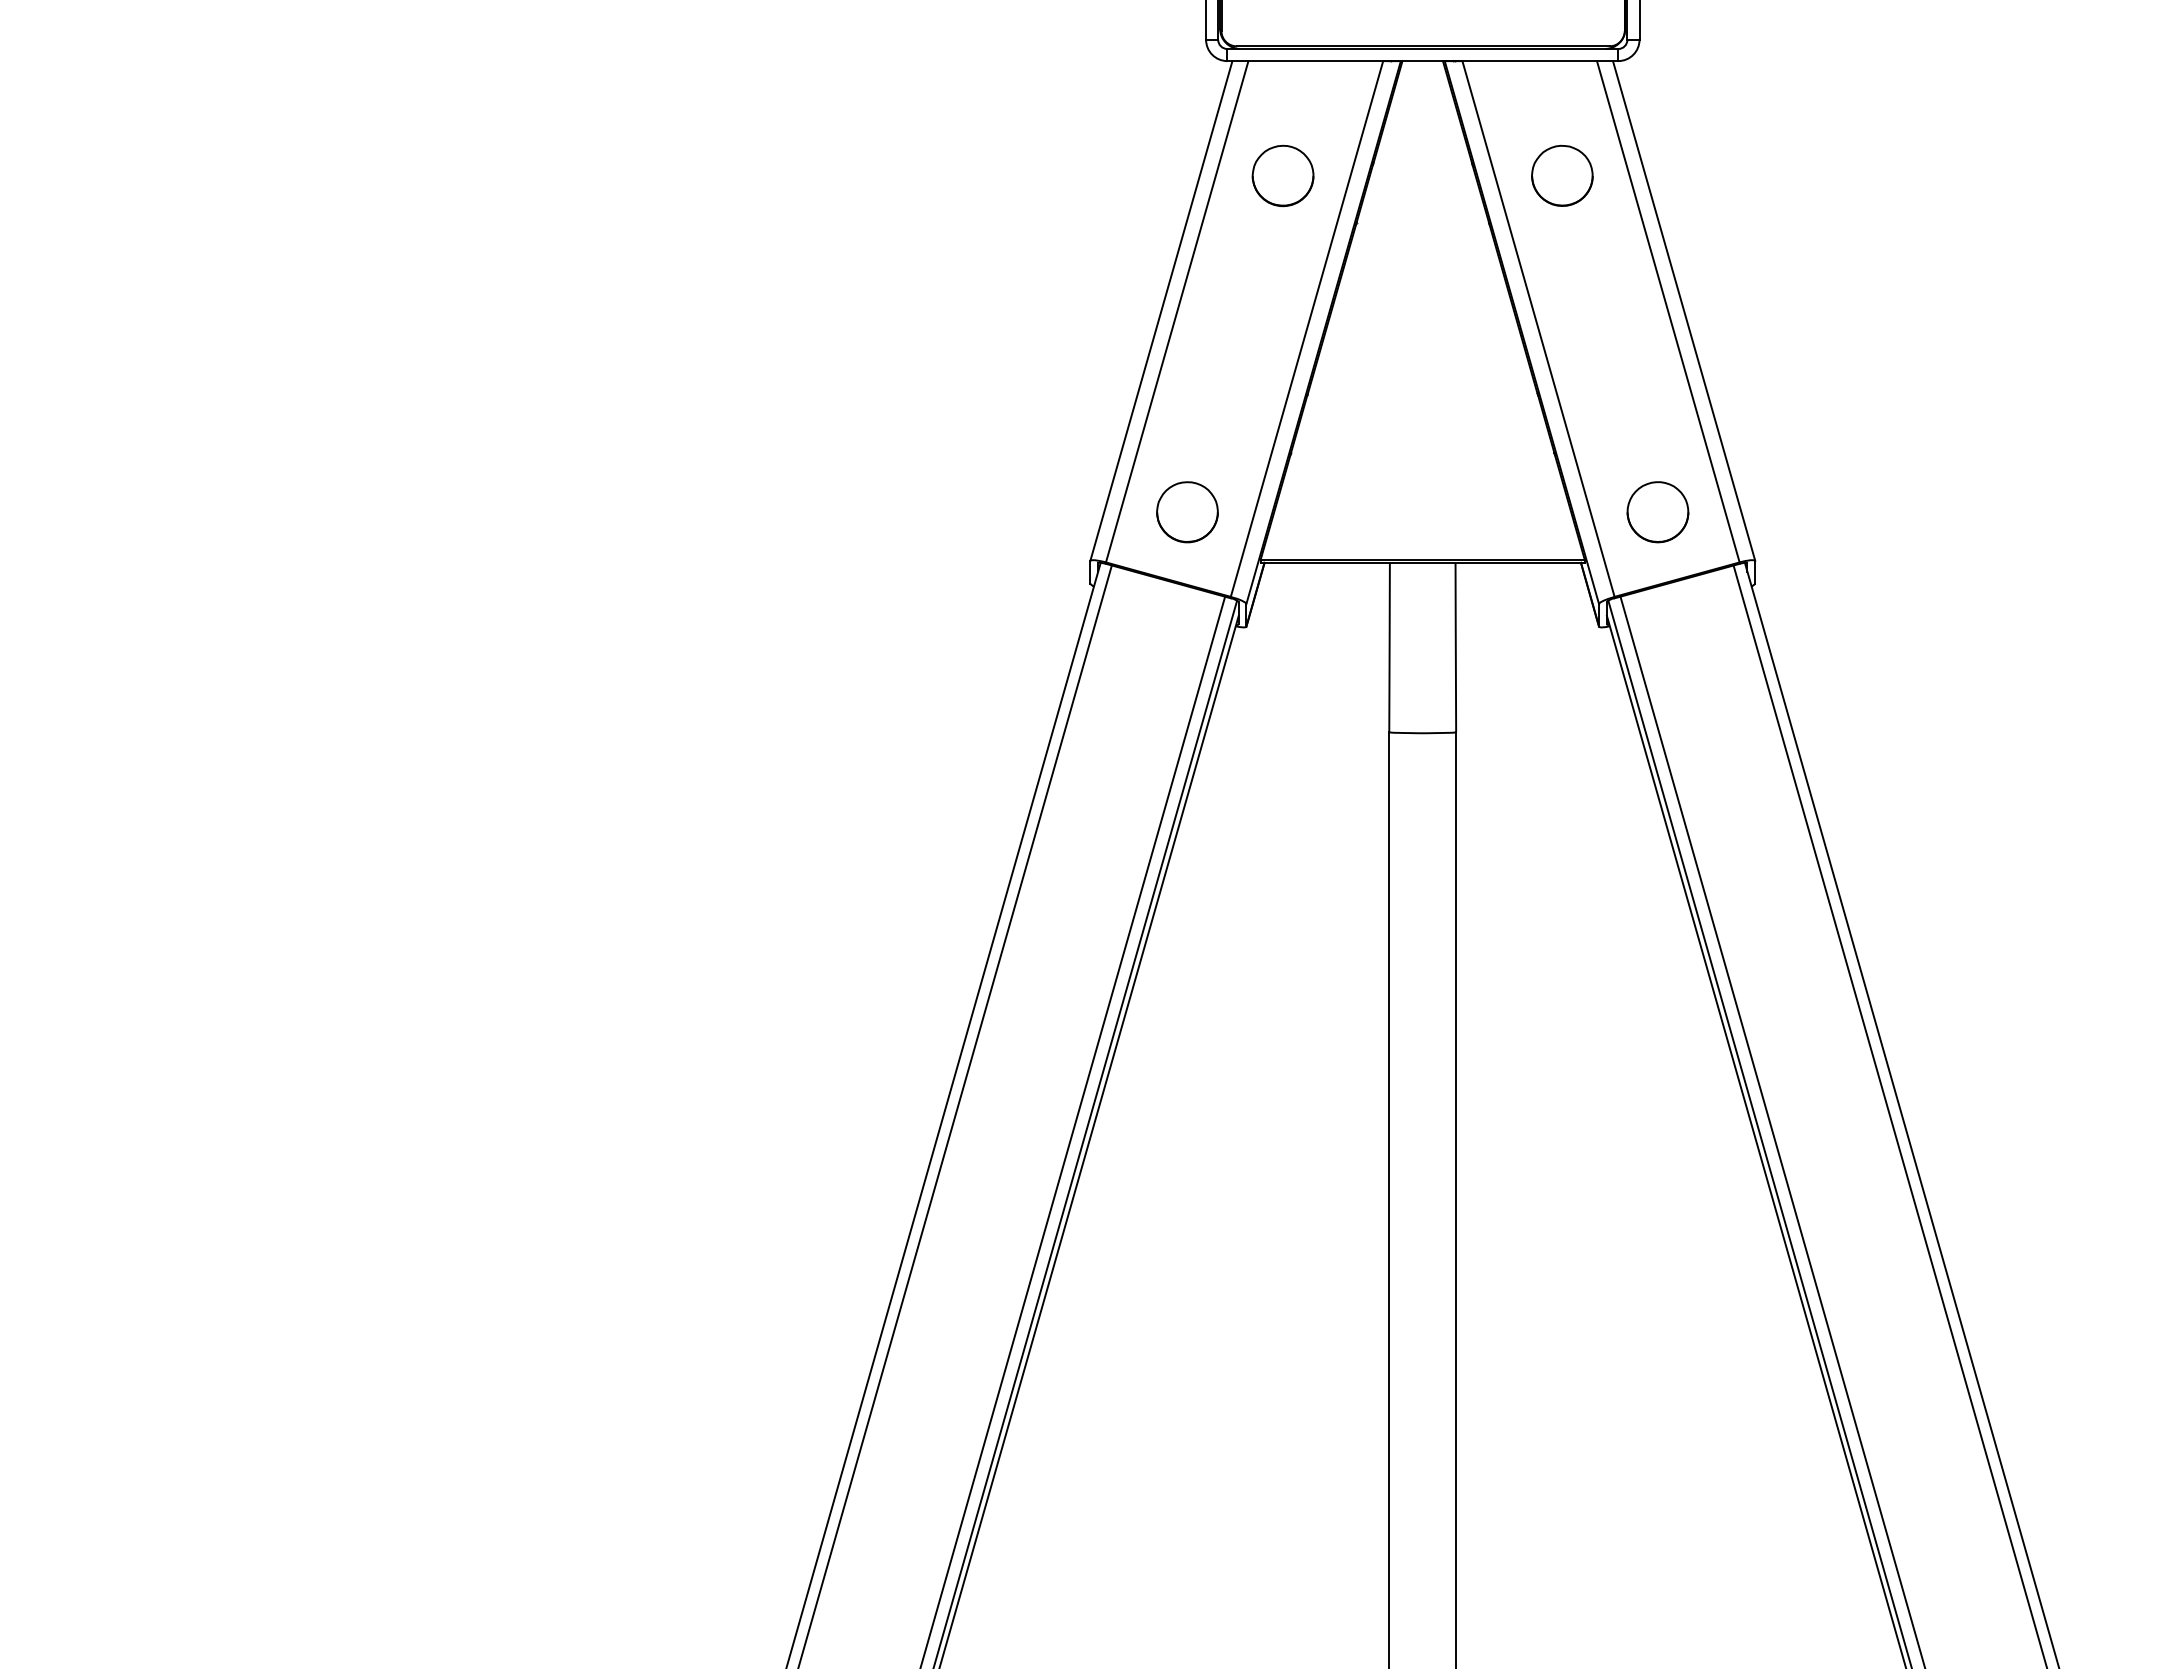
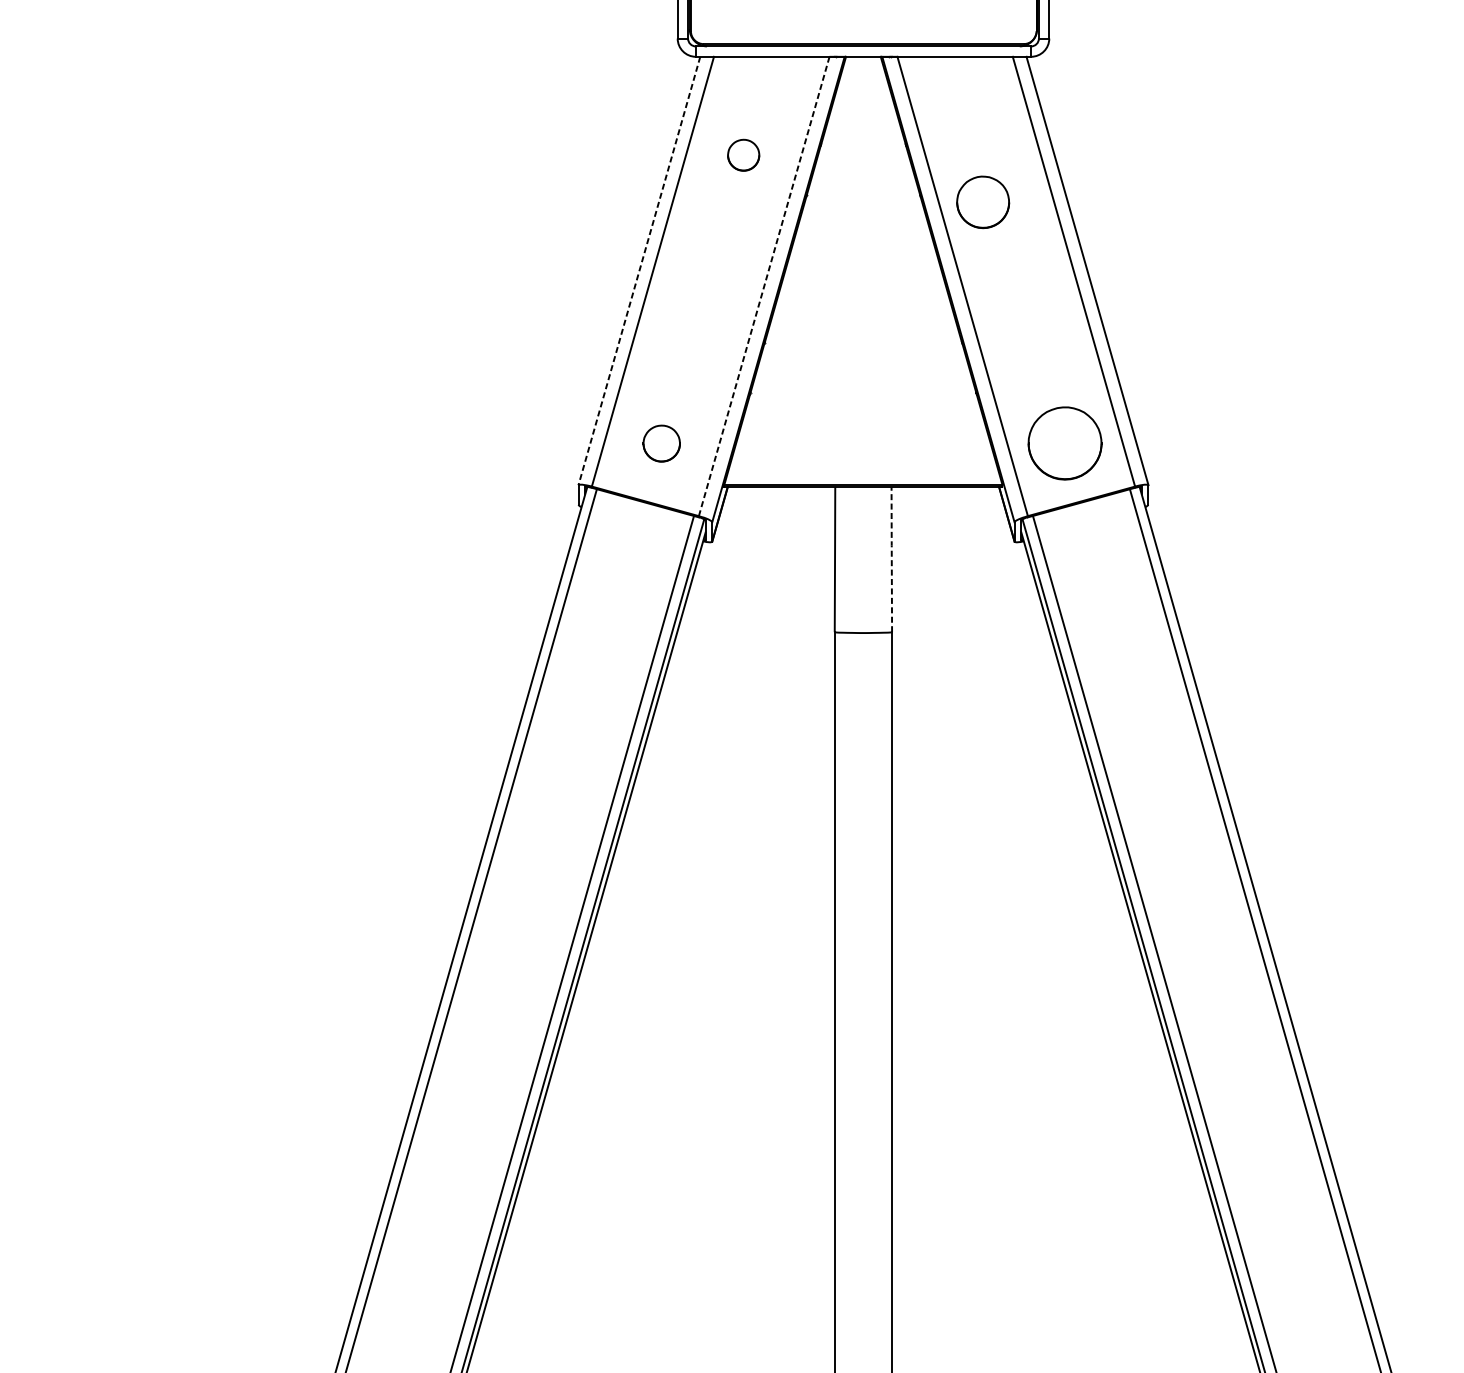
part: (1282, 175) -> (743, 154), size x0.6
part: (1562, 175) -> (983, 202), moved
line: (1161, 310) -> (639, 270), solid -> dashed
line: (1307, 329) -> (764, 286), solid -> dashed
part: (1187, 512) -> (661, 443), size x0.7
part: (1657, 512) -> (1064, 443), size x1.4
line: (1455, 646) -> (891, 558), solid -> dashed

